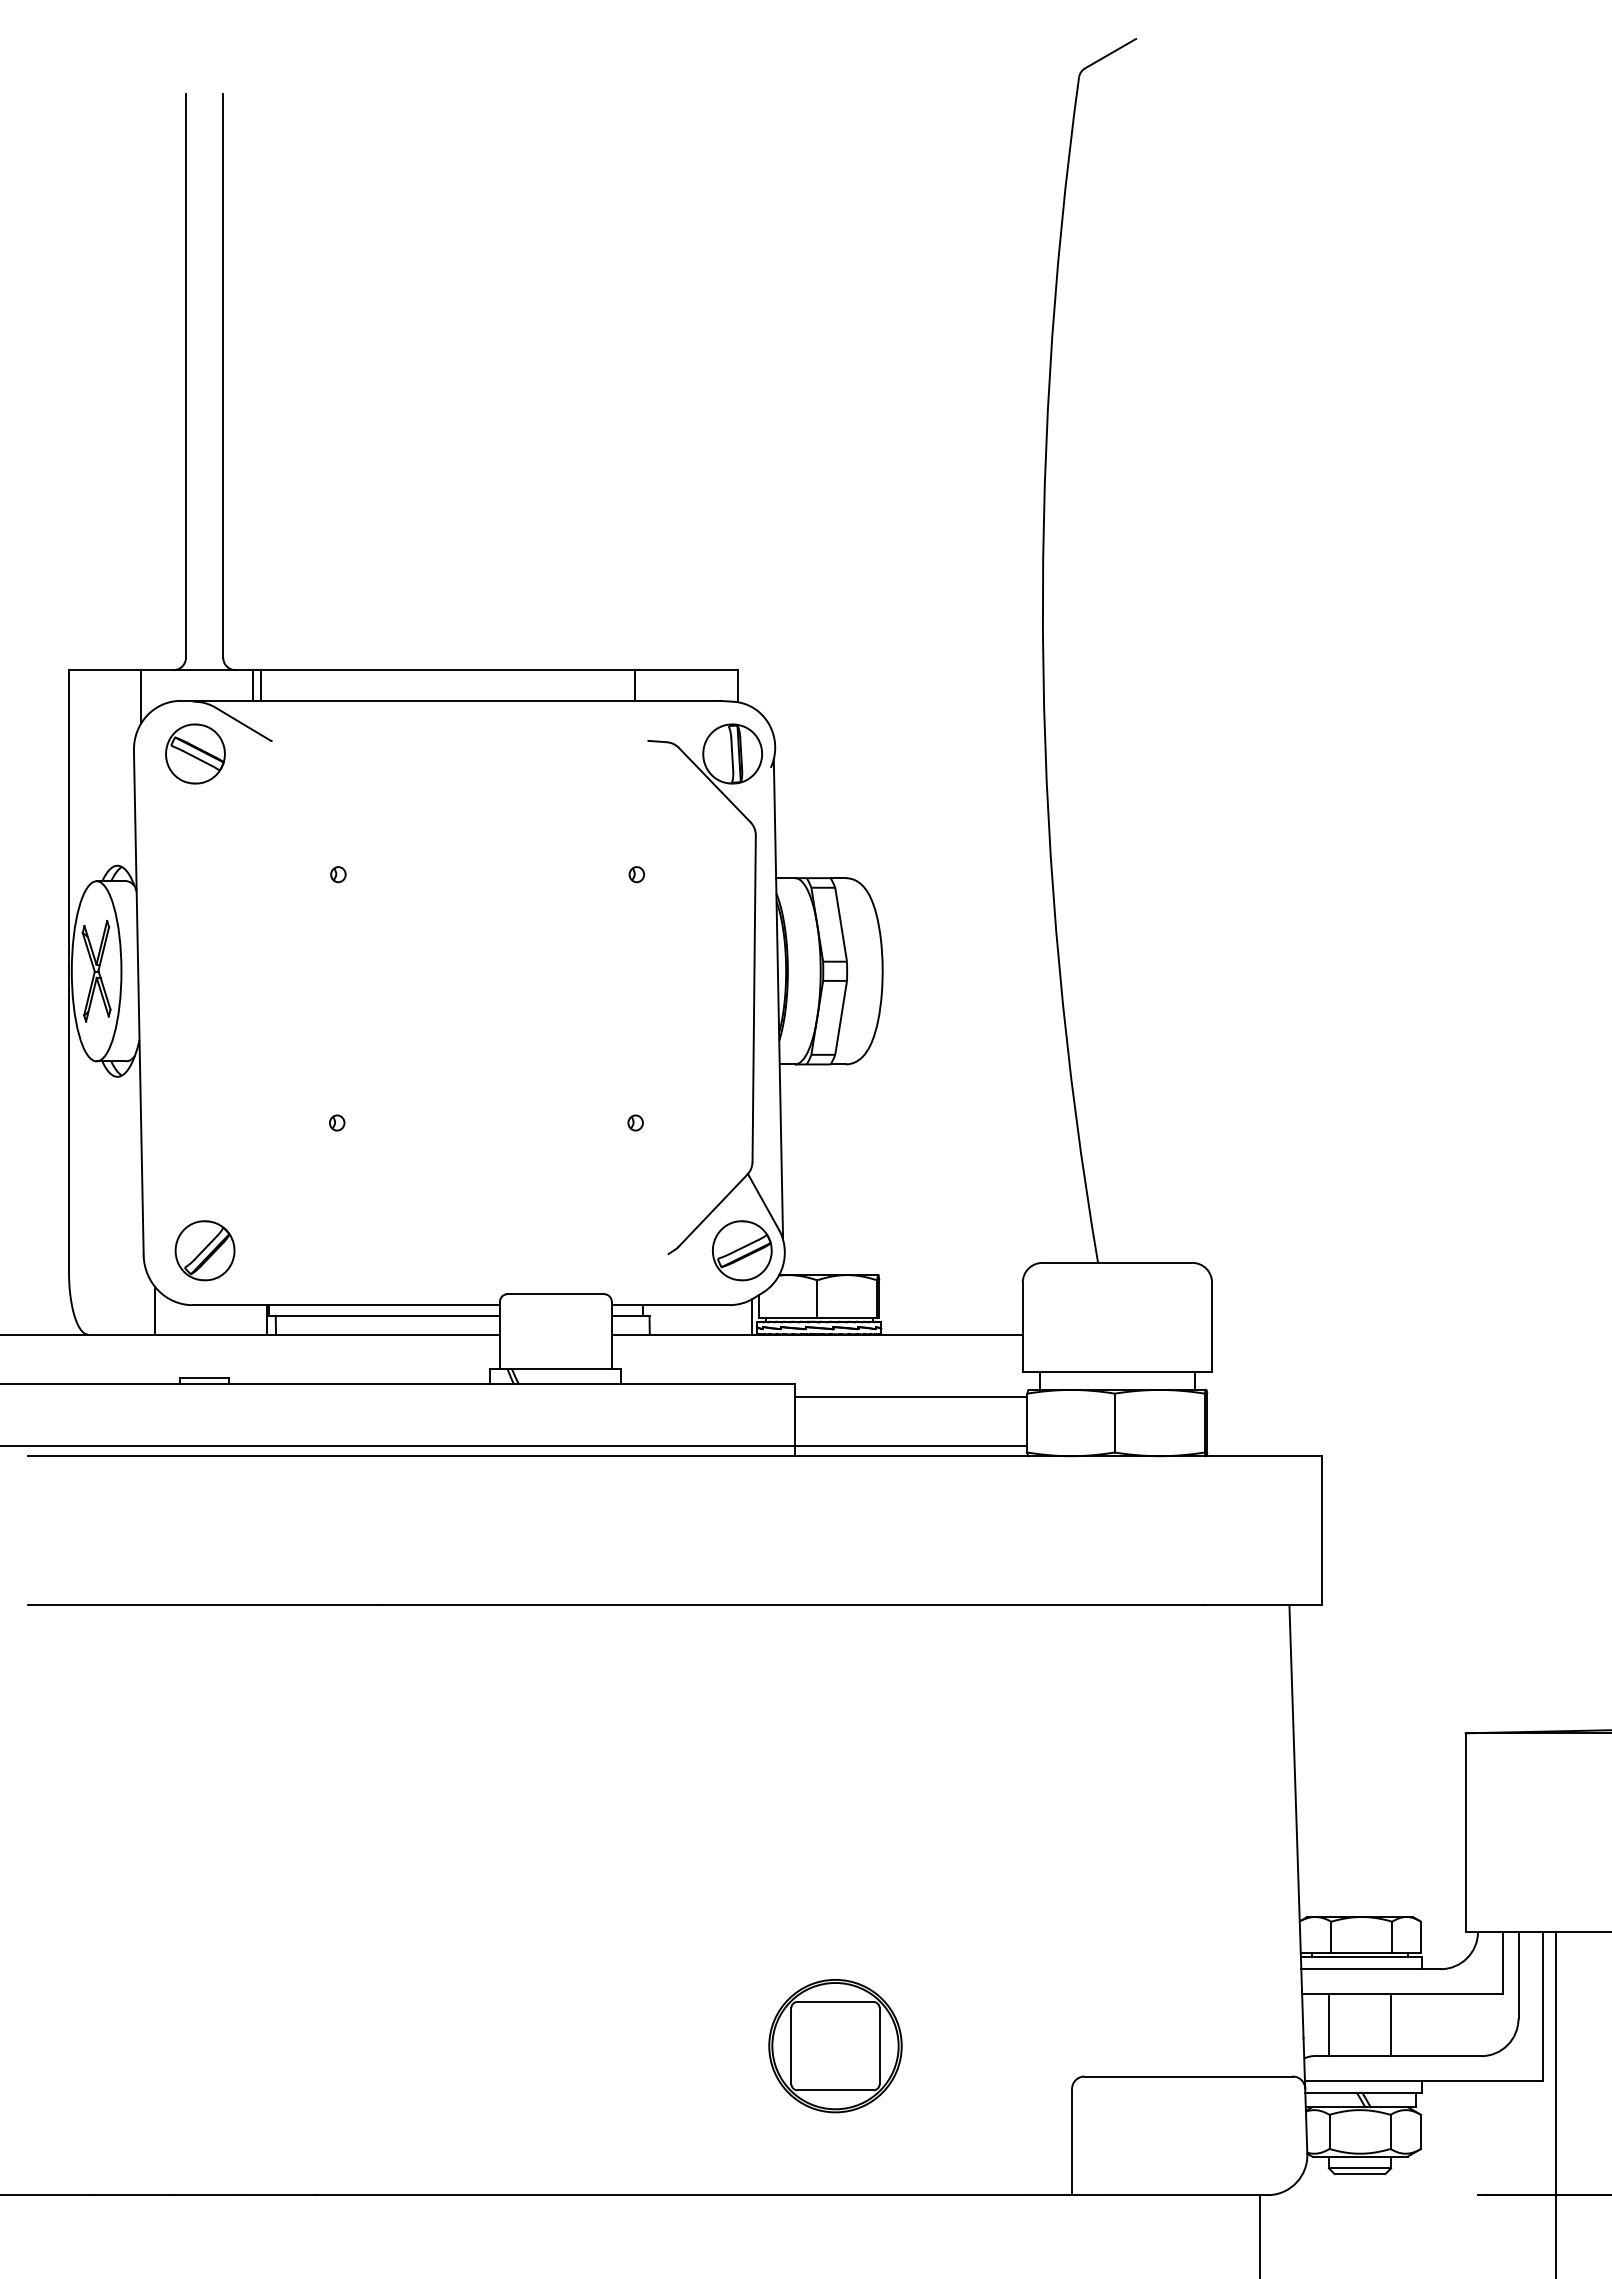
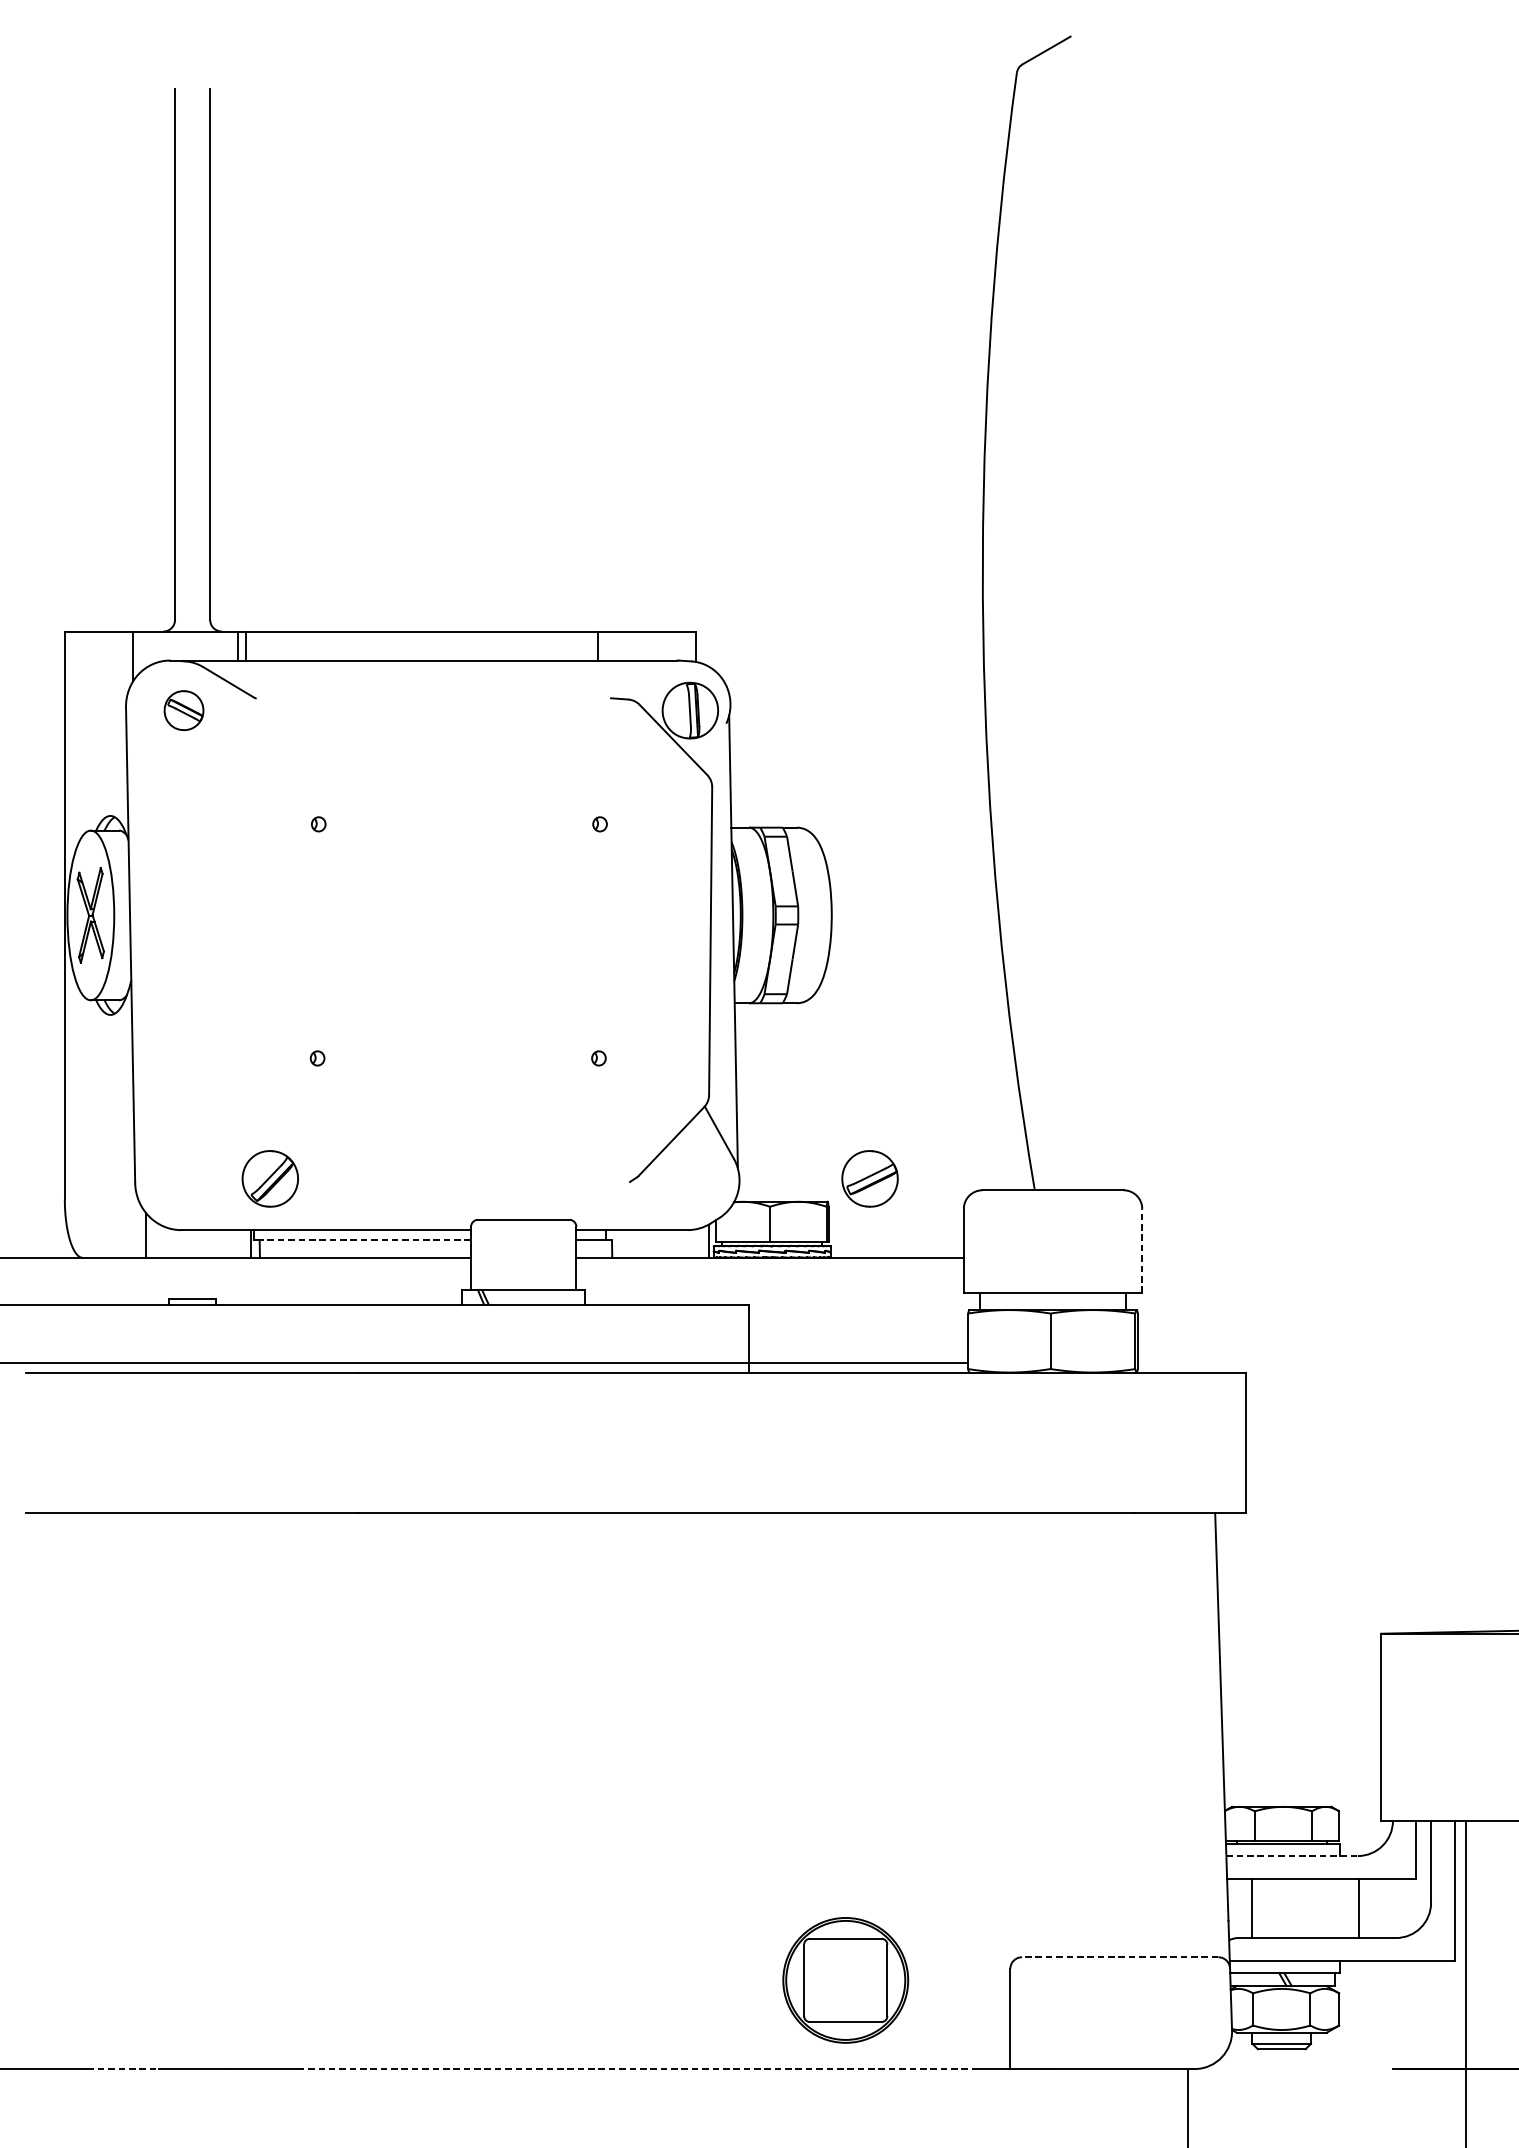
part: (195, 753) -> (184, 710), size x0.7
part: (204, 1250) -> (269, 1178), moved
part: (742, 1250) -> (870, 1178), moved
line: (387, 1315) -> (365, 1239), solid -> dashed
line: (1212, 1327) -> (1142, 1251), solid -> dashed
line: (910, 1396) -> (858, 1316), removed
line: (1371, 1969) -> (1292, 1856), solid -> dashed
line: (1391, 2025) -> (1359, 1909), moved
part: (835, 2046) -> (845, 1980), moved
line: (1188, 2076) -> (1120, 1957), solid -> dashed
line: (131, 2195) -> (123, 2069), solid -> dashed
line: (674, 2195) -> (635, 2069), solid -> dashed

